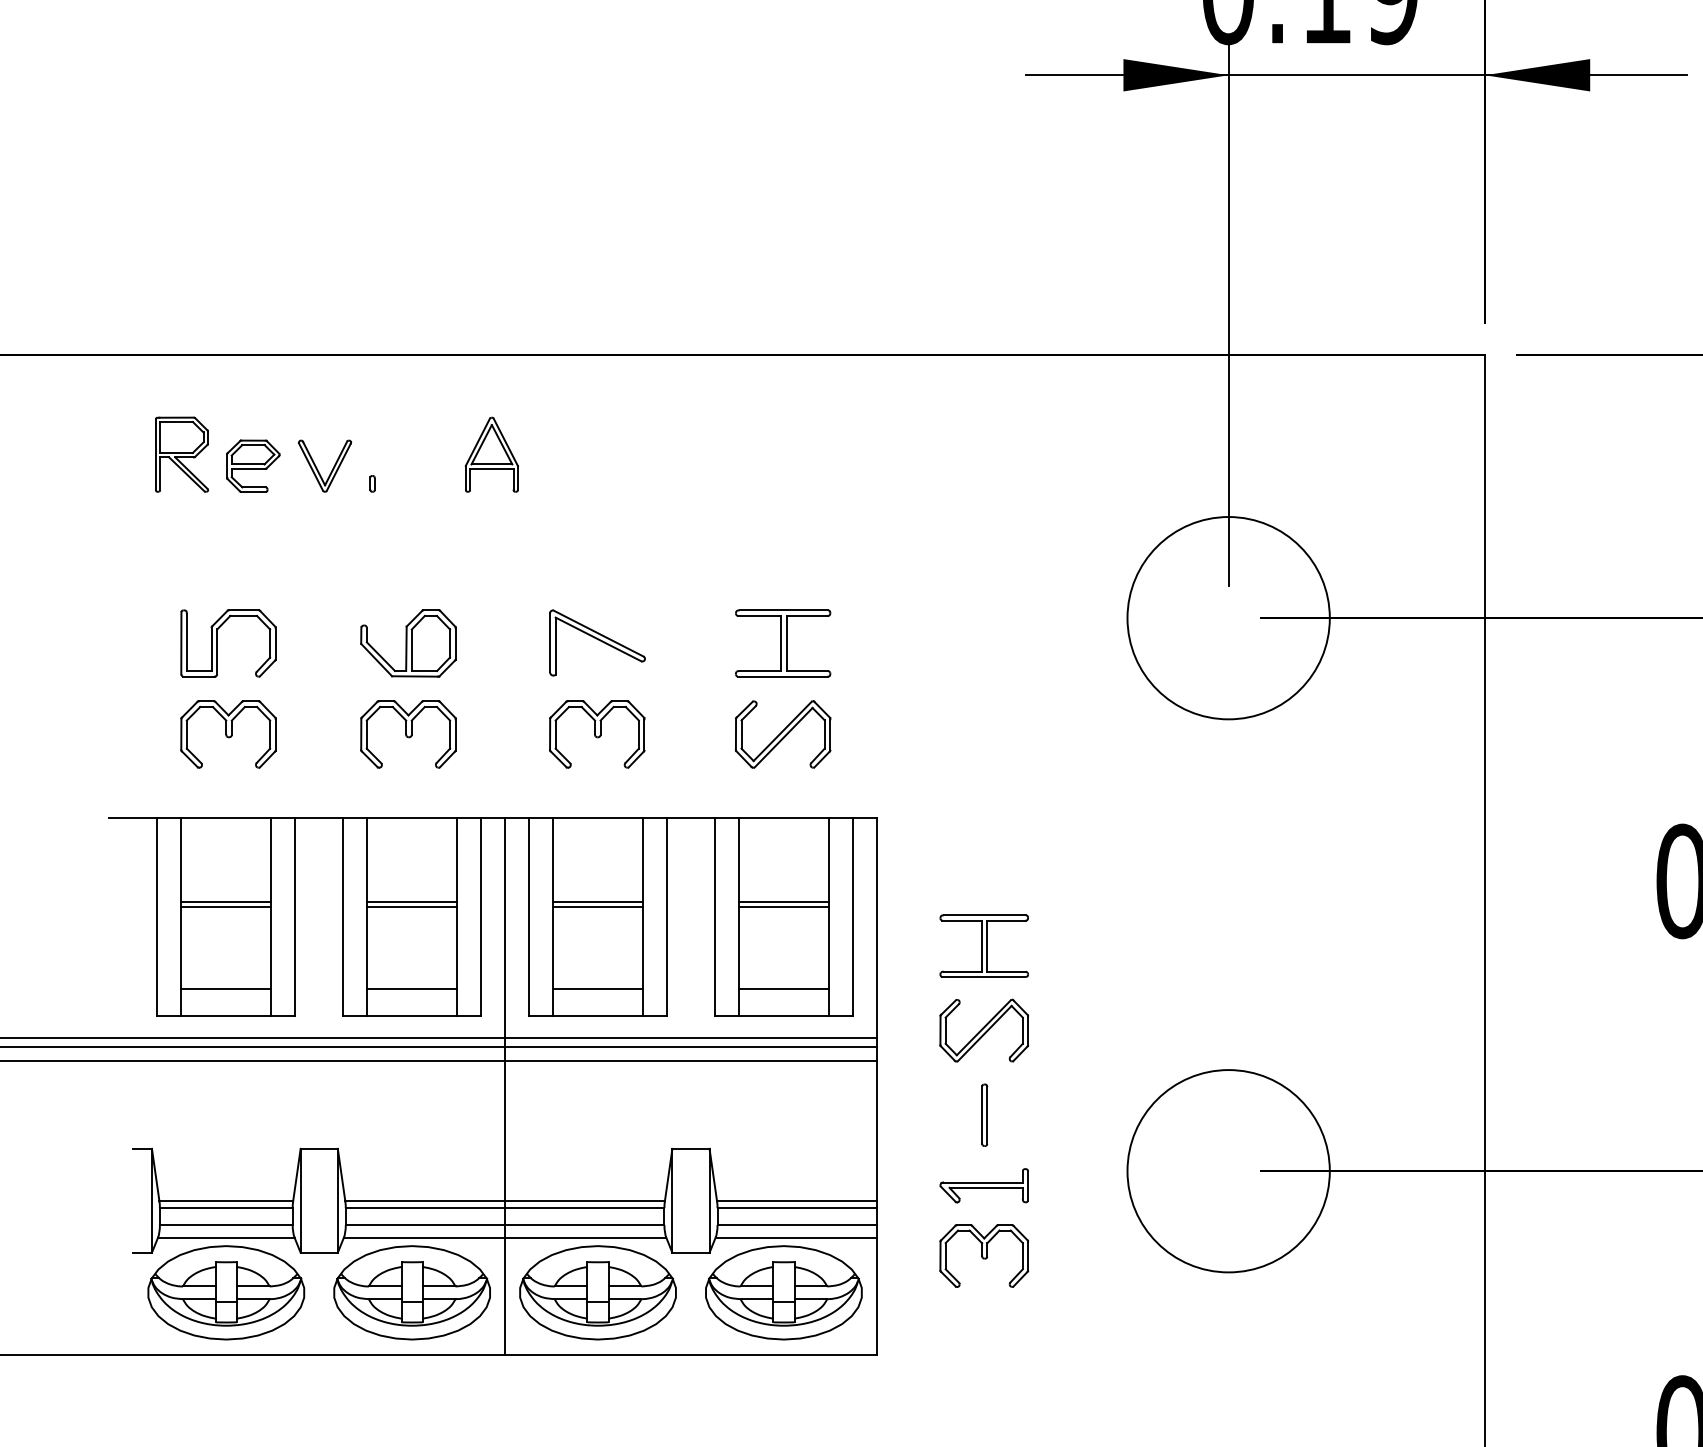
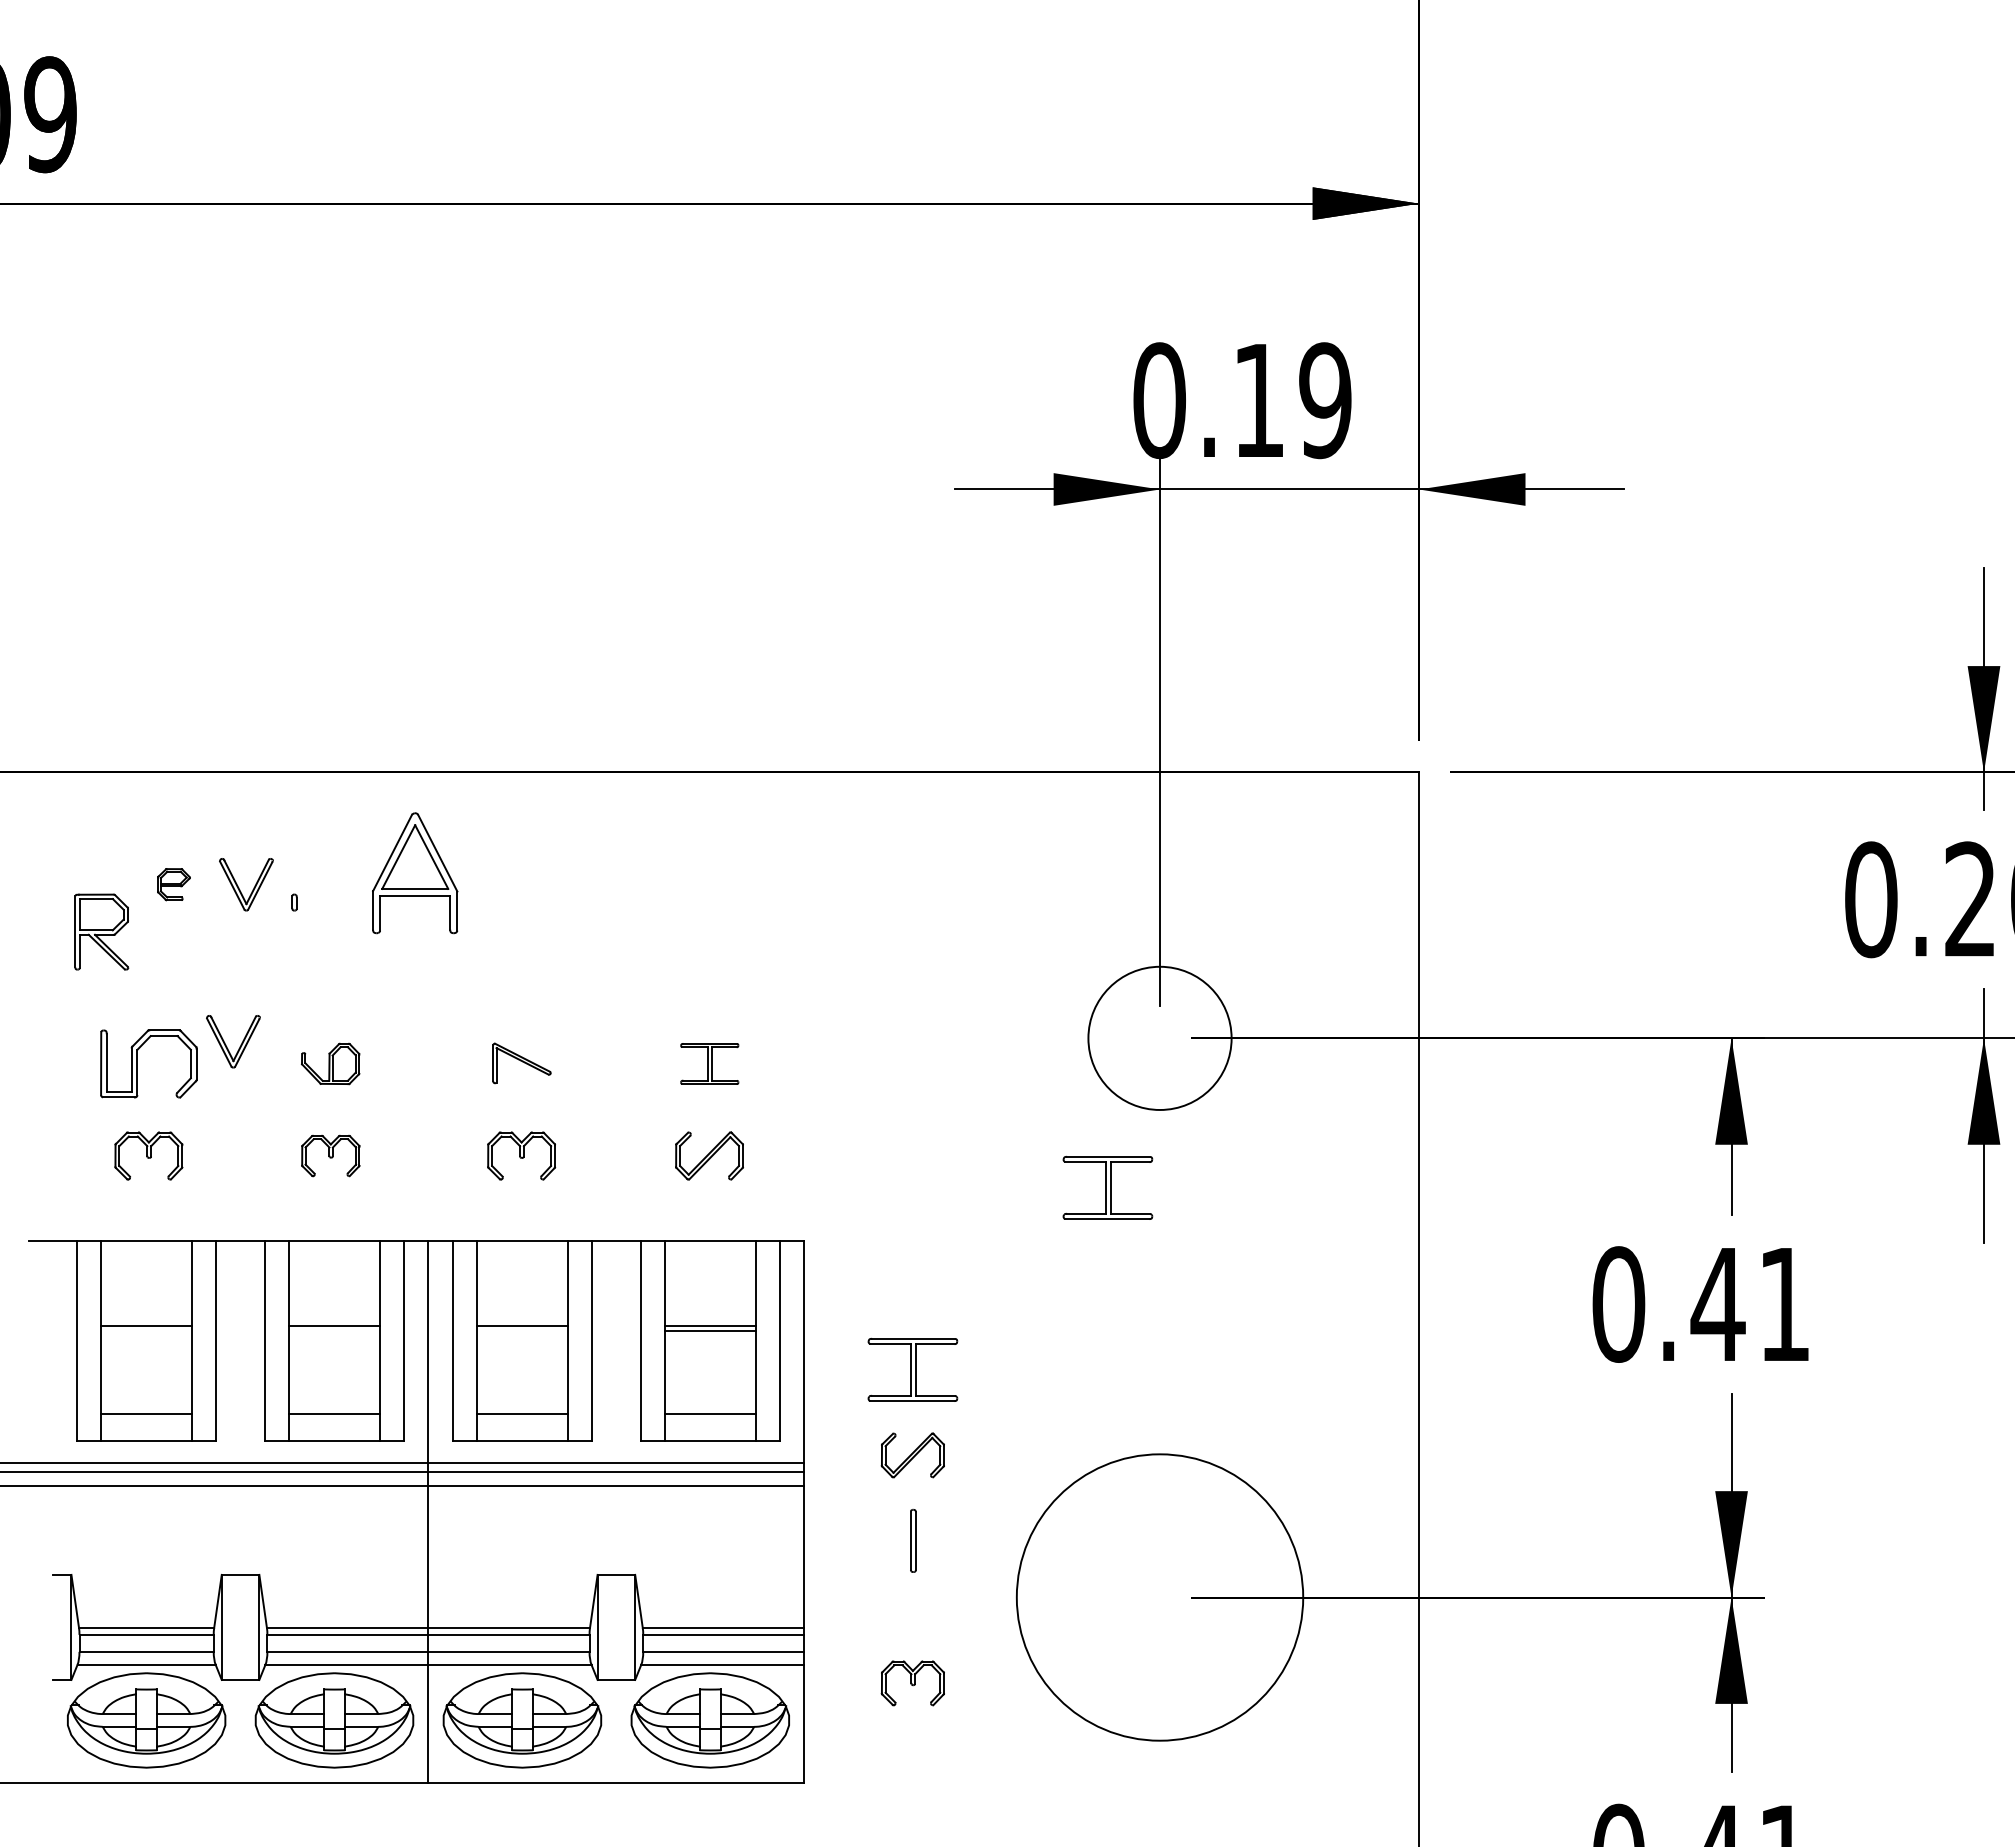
part: (181, 454) -> (101, 931), moved
part: (491, 454) -> (414, 872), size x1.6
part: (252, 465) -> (173, 884), size x0.6
circle: (1228, 618) -> (1159, 1038), size x0.7
part: (305, 624) -> (226, 1044), added
part: (408, 643) -> (330, 1063), size x0.6
part: (597, 643) -> (521, 1063), size x0.6
part: (783, 643) -> (709, 1063), size x0.6
part: (228, 734) -> (148, 1155), size x0.7
part: (408, 734) -> (330, 1155), size x0.6
part: (597, 734) -> (521, 1155), size x0.7
part: (783, 734) -> (709, 1155), size x0.7
part: (1176, 765) -> (1107, 1187), added
line: (226, 907) -> (146, 1330), removed
line: (412, 907) -> (334, 1330), removed
line: (598, 907) -> (522, 1330), removed
part: (983, 1030) -> (912, 1455), size x0.7
circle: (1228, 1171) -> (1159, 1597), size x1.4
part: (983, 1185) -> (912, 1611), removed
part: (983, 1256) -> (912, 1683), size x0.7

